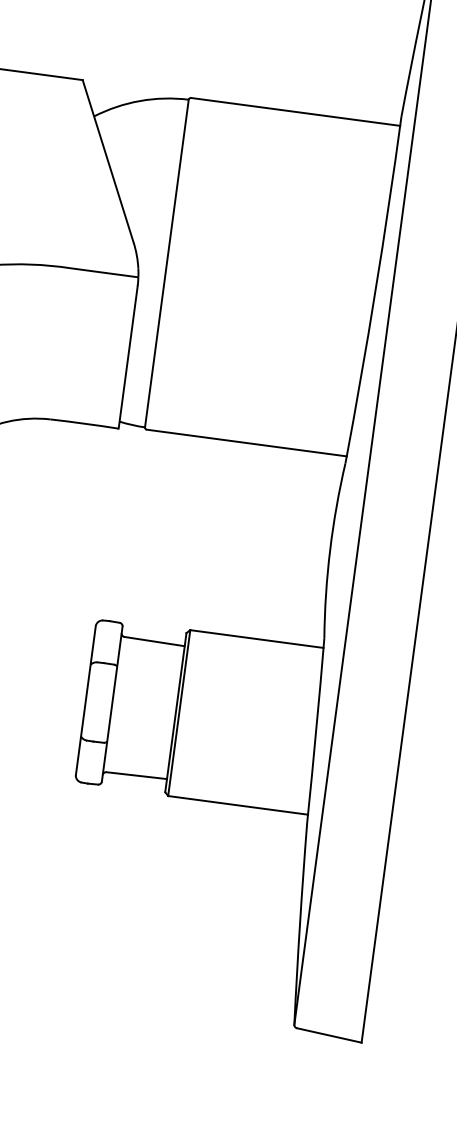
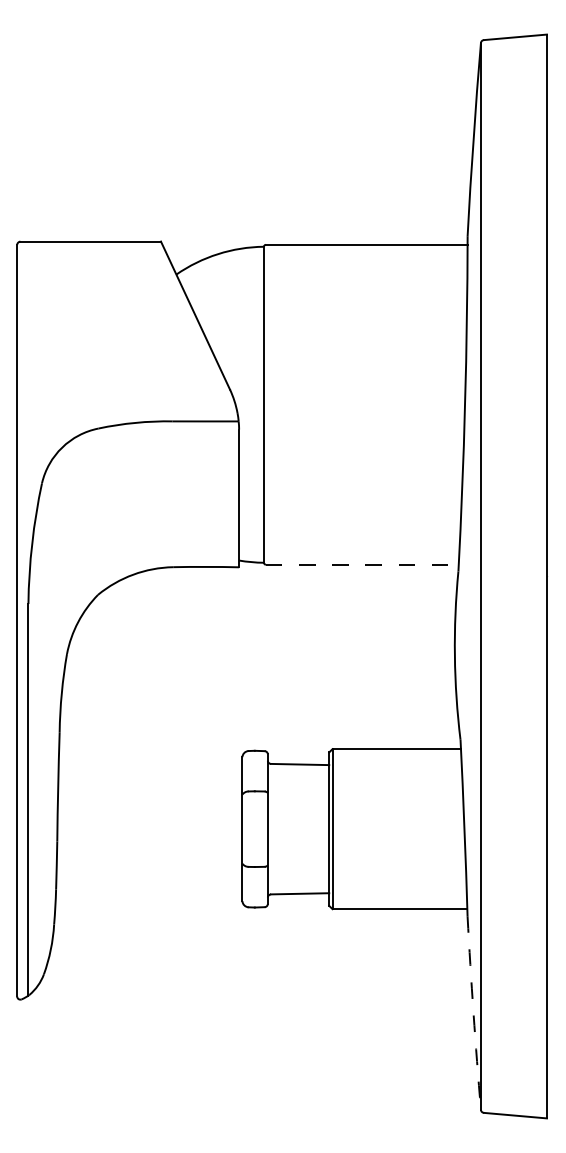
line: (246, 442) -> (362, 564), solid -> dashed
arc: (299, 923) -> (473, 1013), solid -> dashed

